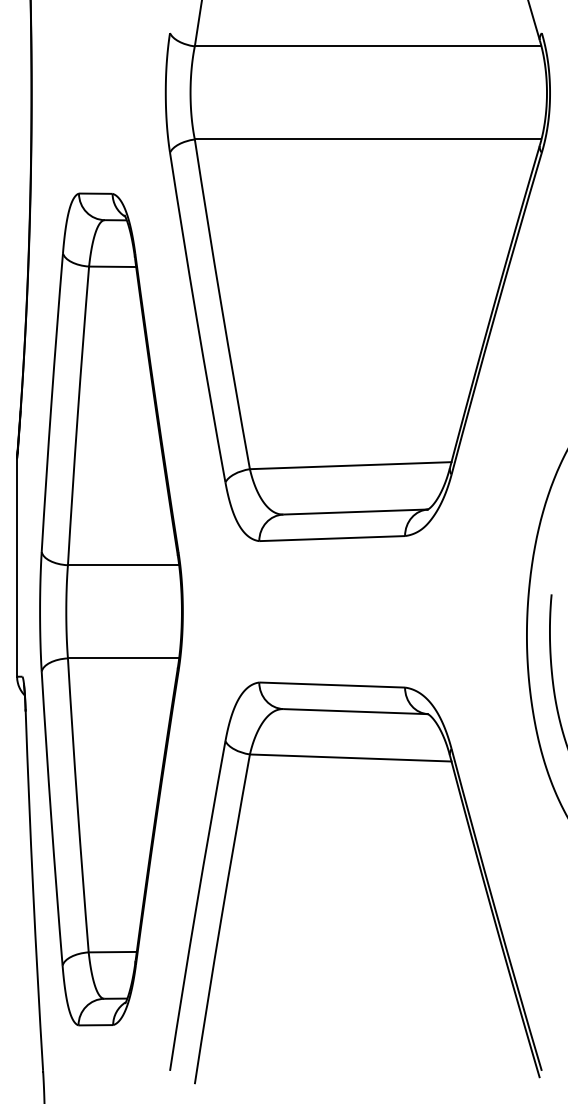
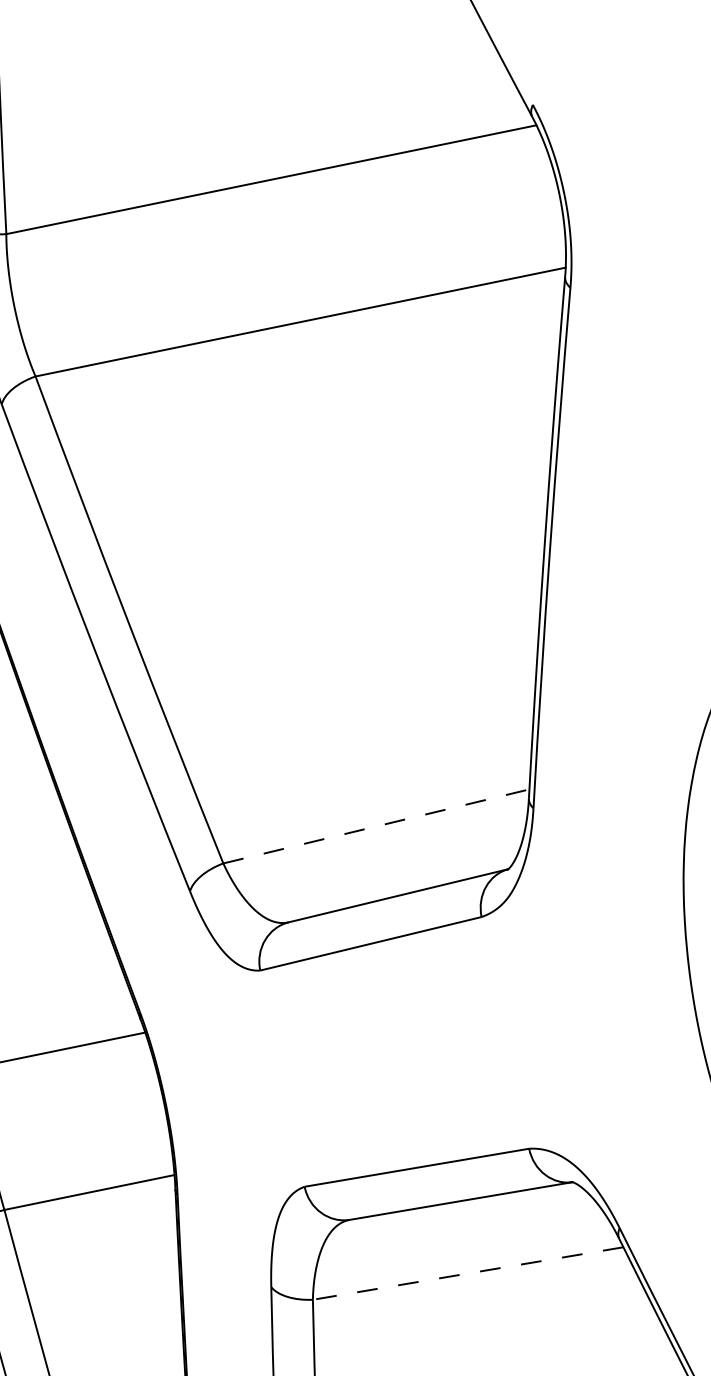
line: (350, 465) -> (375, 826), solid -> dashed
line: (350, 758) -> (467, 1274), solid -> dashed

